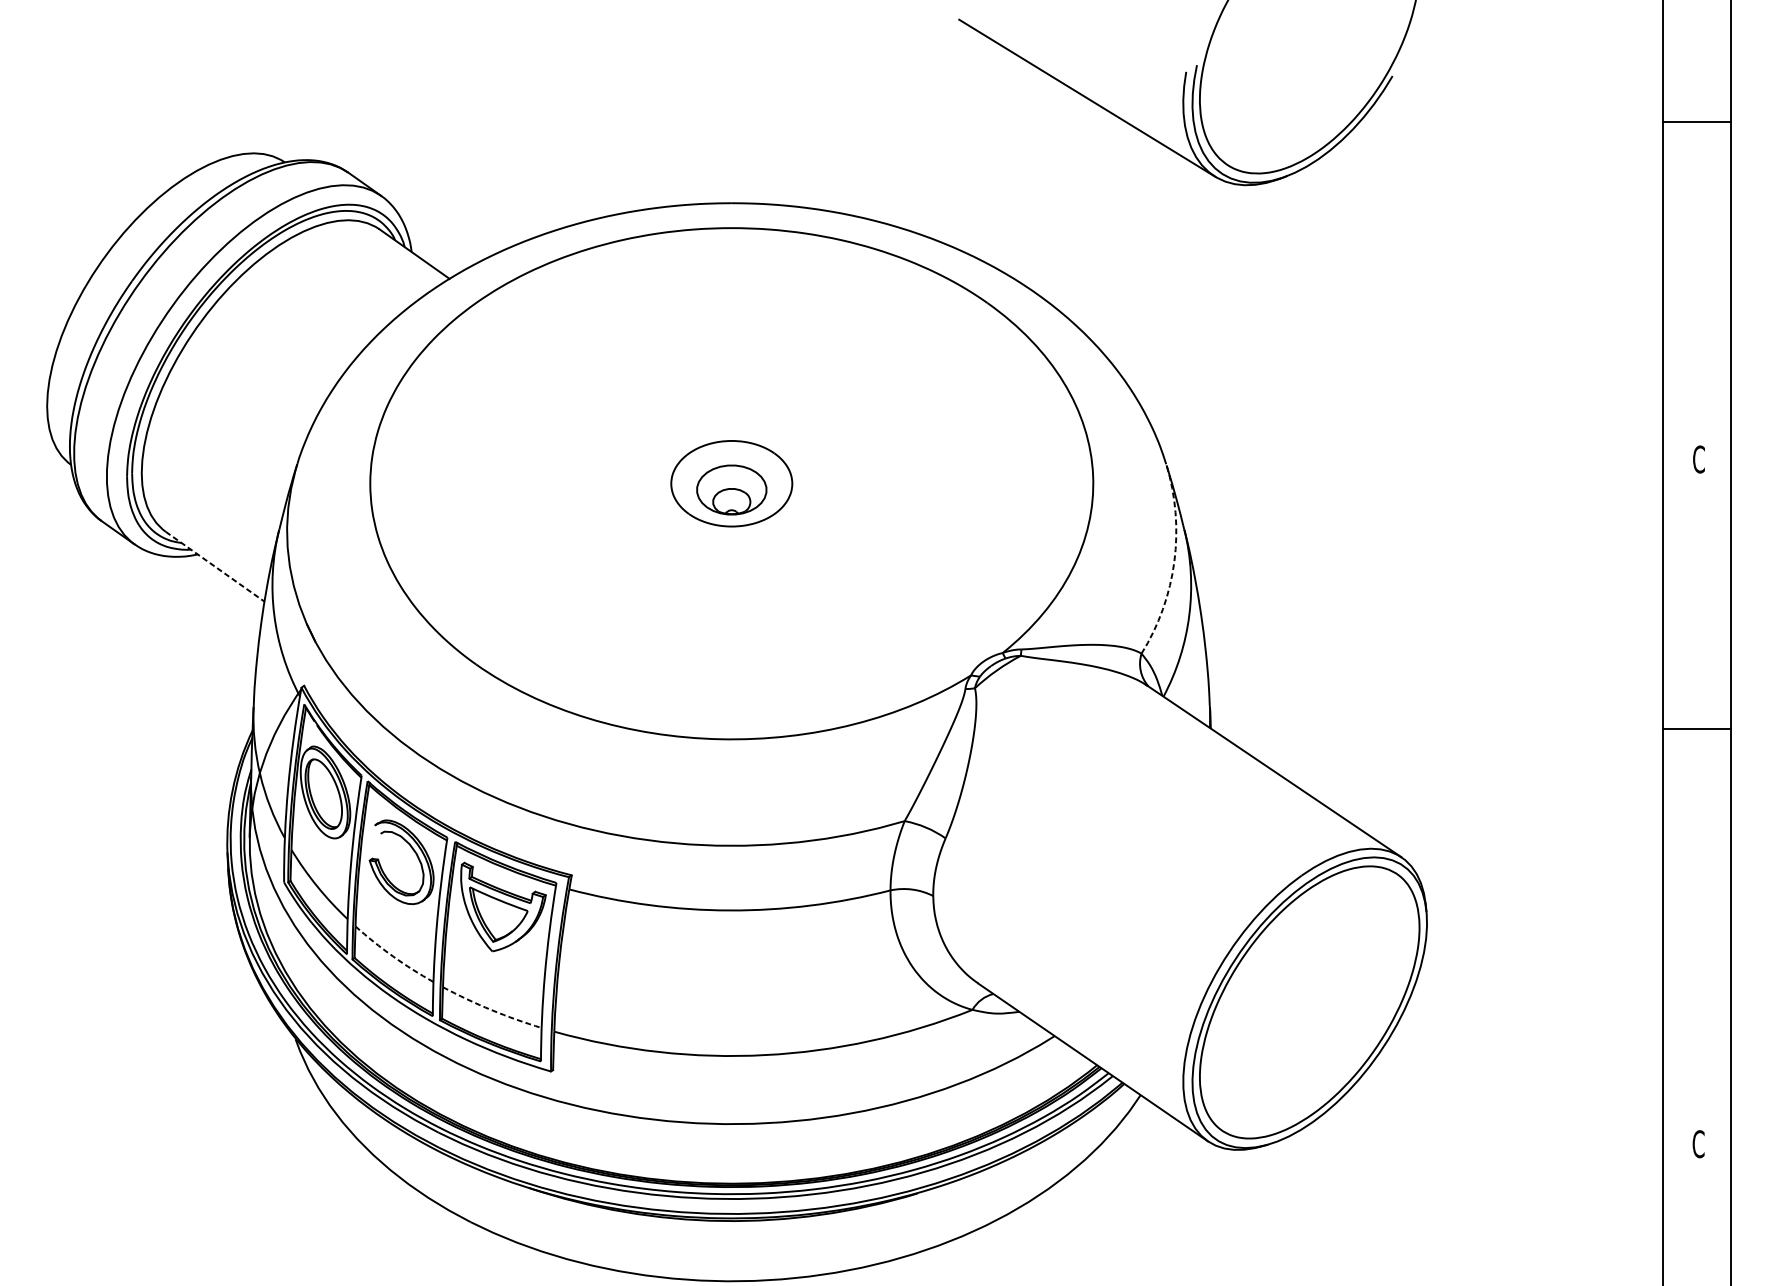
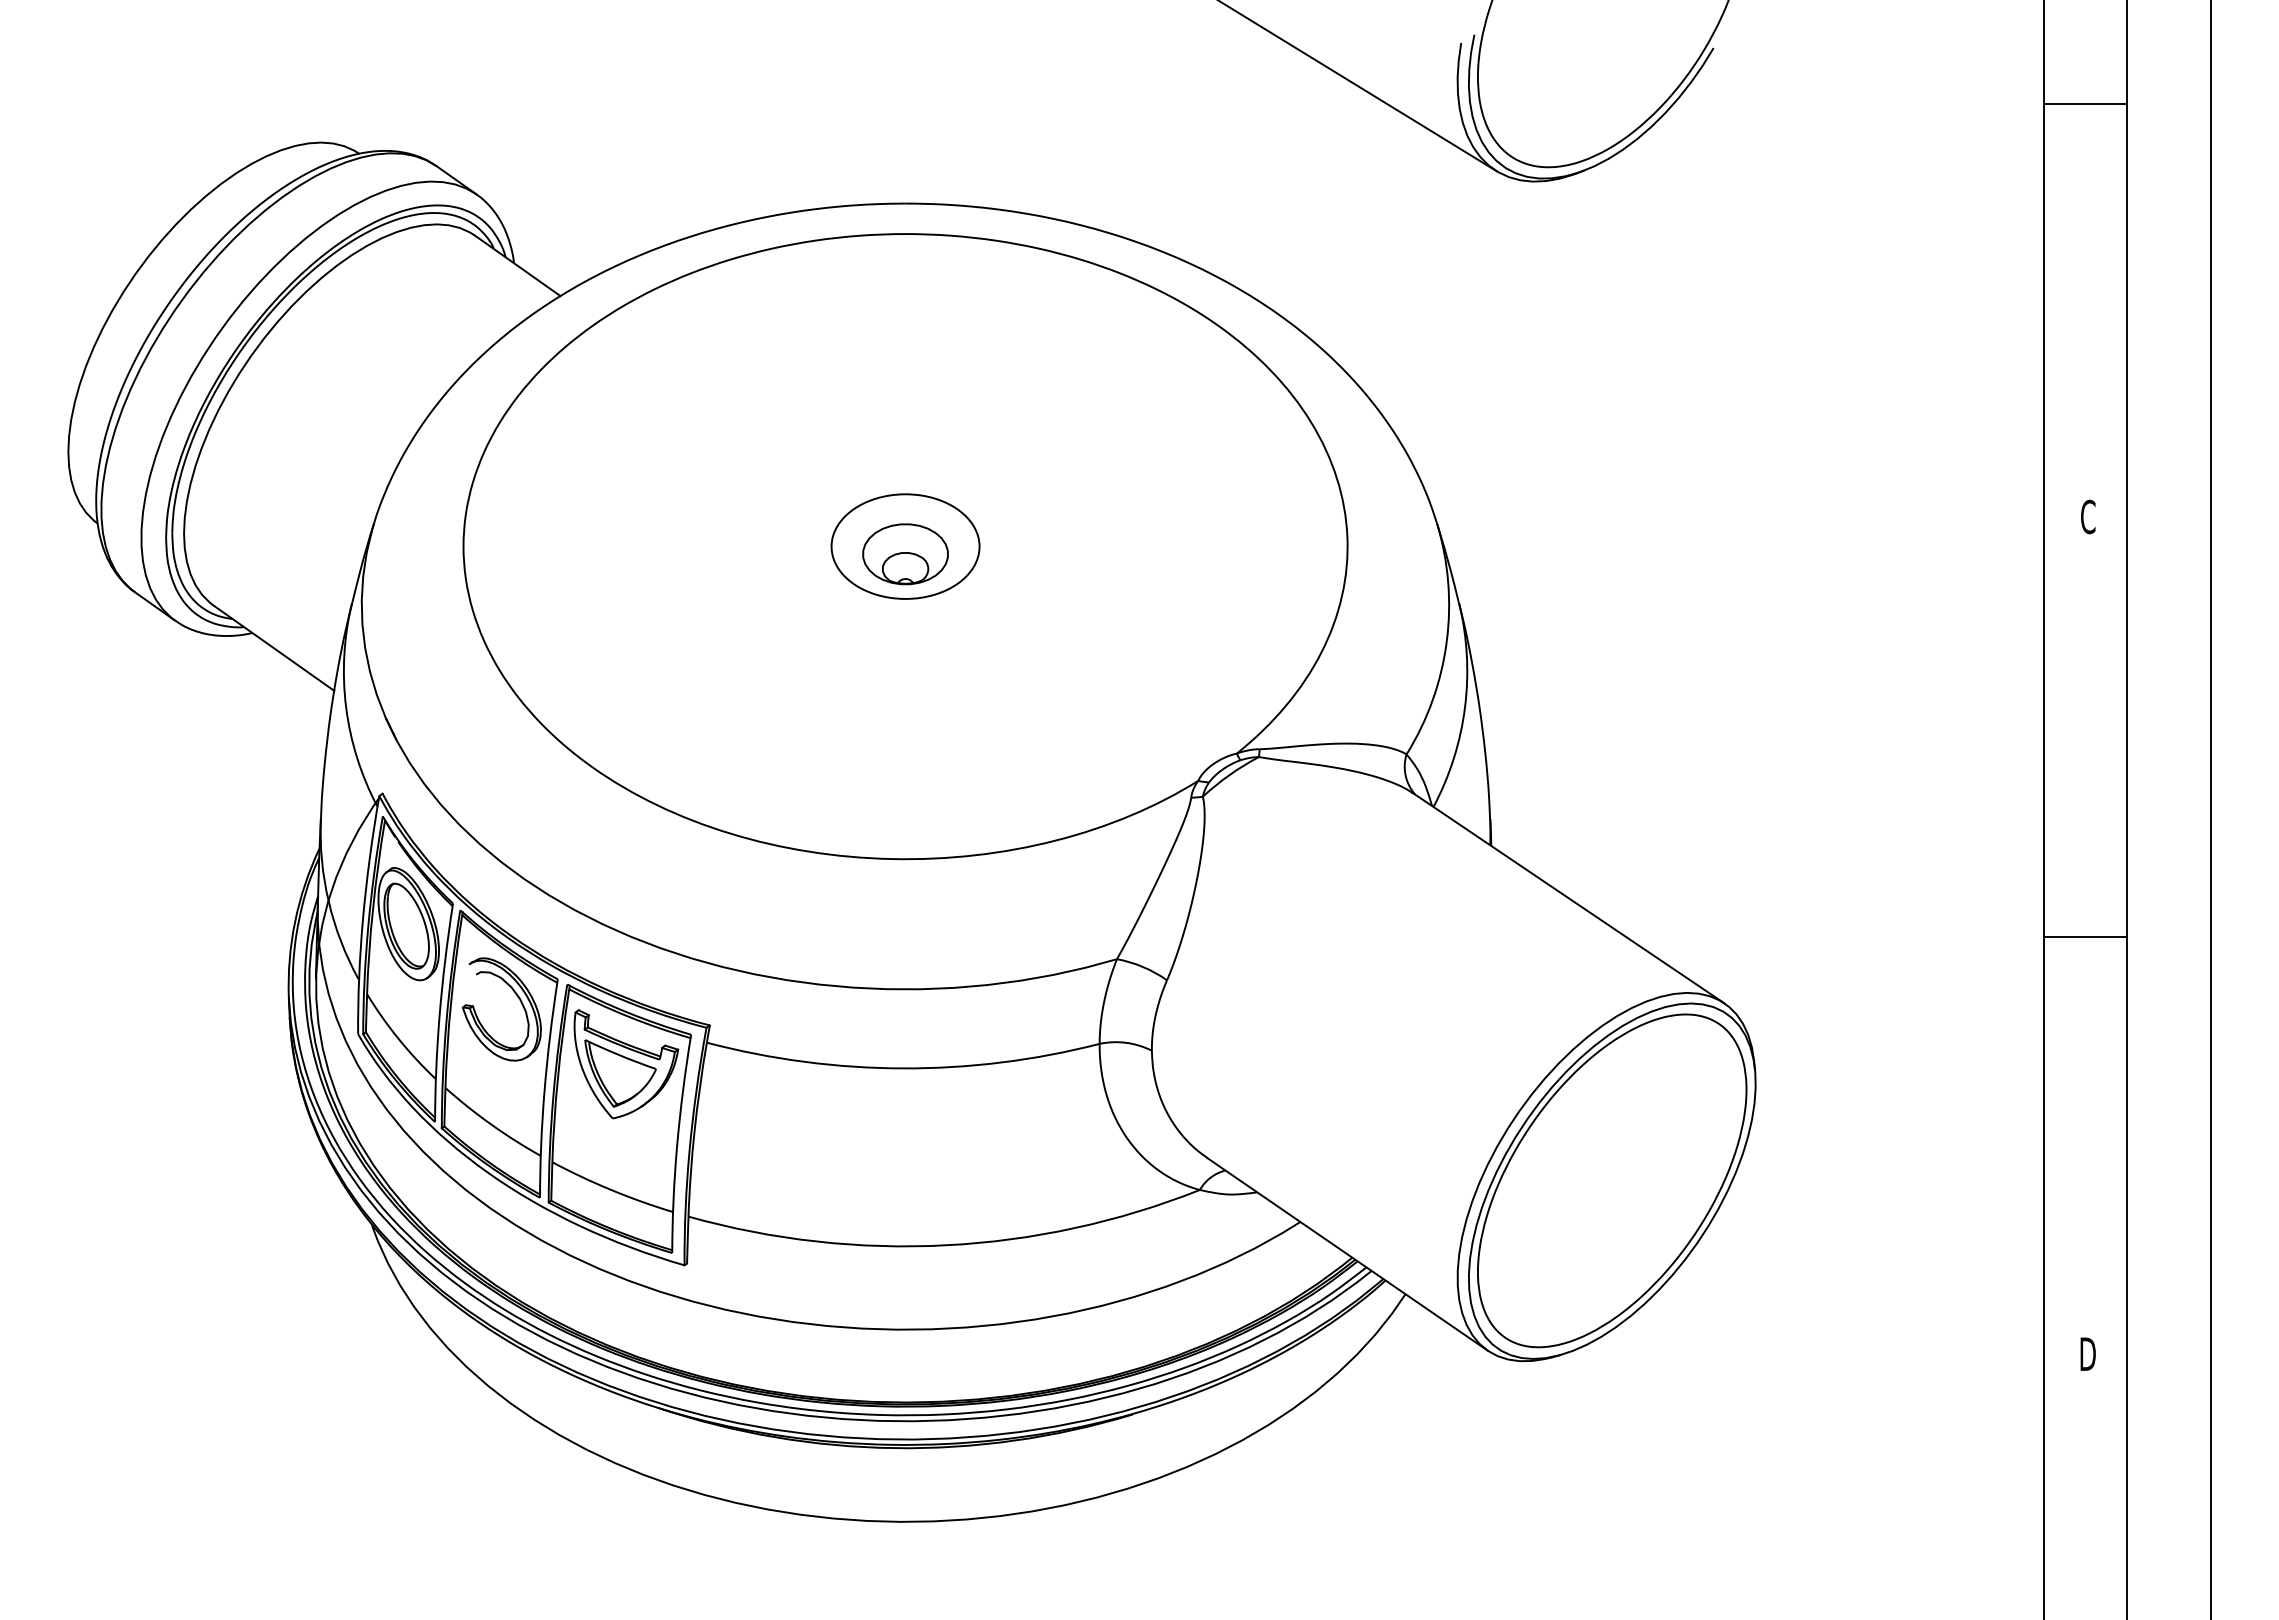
arc: (1174, 561) -> (1446, 641), dashed -> solid
line: (215, 567) -> (274, 648), dashed -> solid
line: (1696, 729) -> (2085, 937), moved
arc: (393, 956) -> (491, 1124), dashed -> solid
arc: (491, 1010) -> (611, 1190), dashed -> solid
text: (1698, 1144) -> (2087, 1354), C -> D

